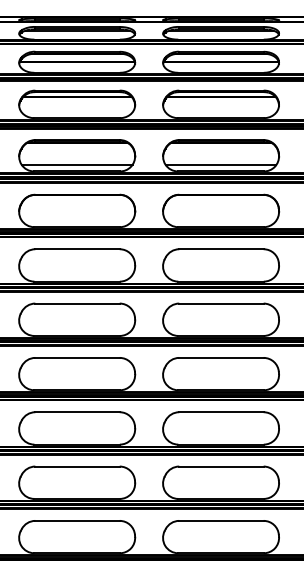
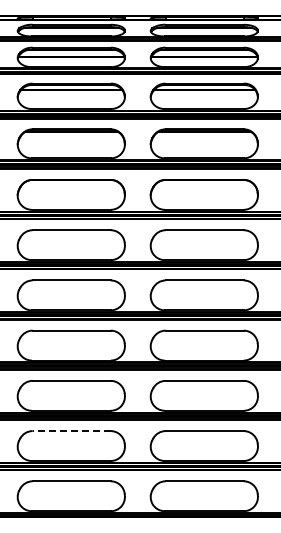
line: (77, 165) -> (71, 152), removed
line: (221, 165) -> (204, 152), removed
line: (77, 467) -> (71, 431), solid -> dashed

